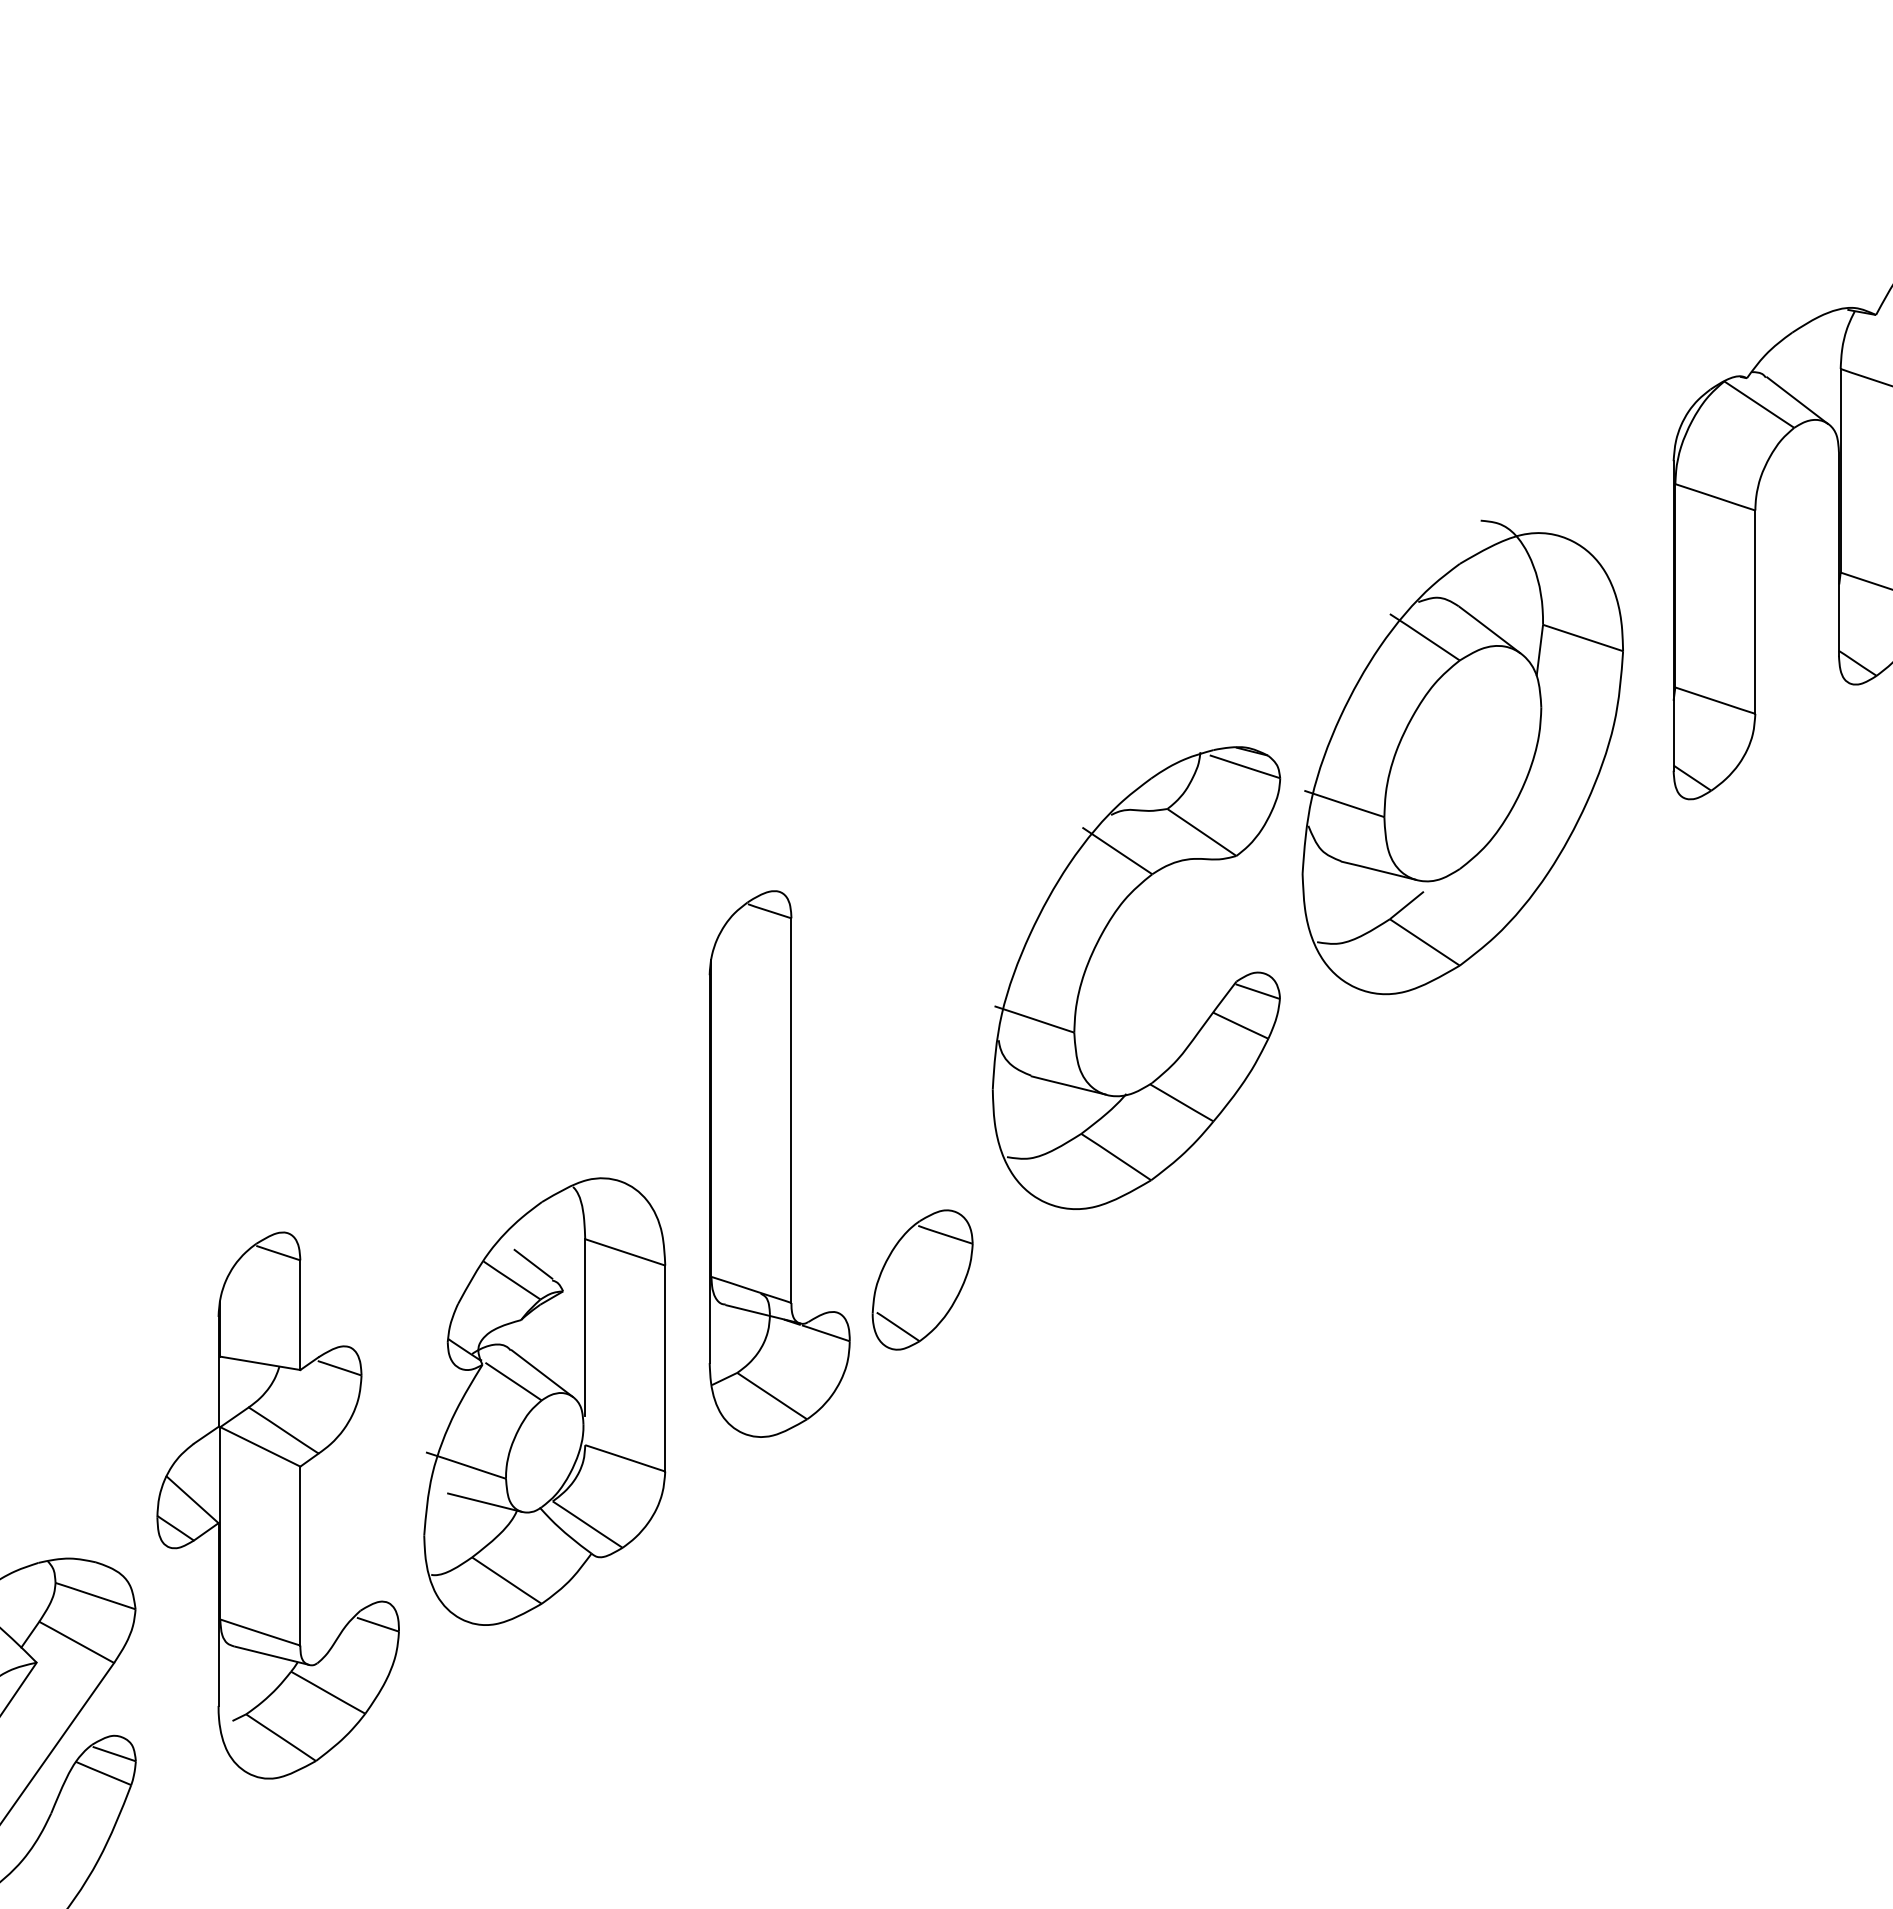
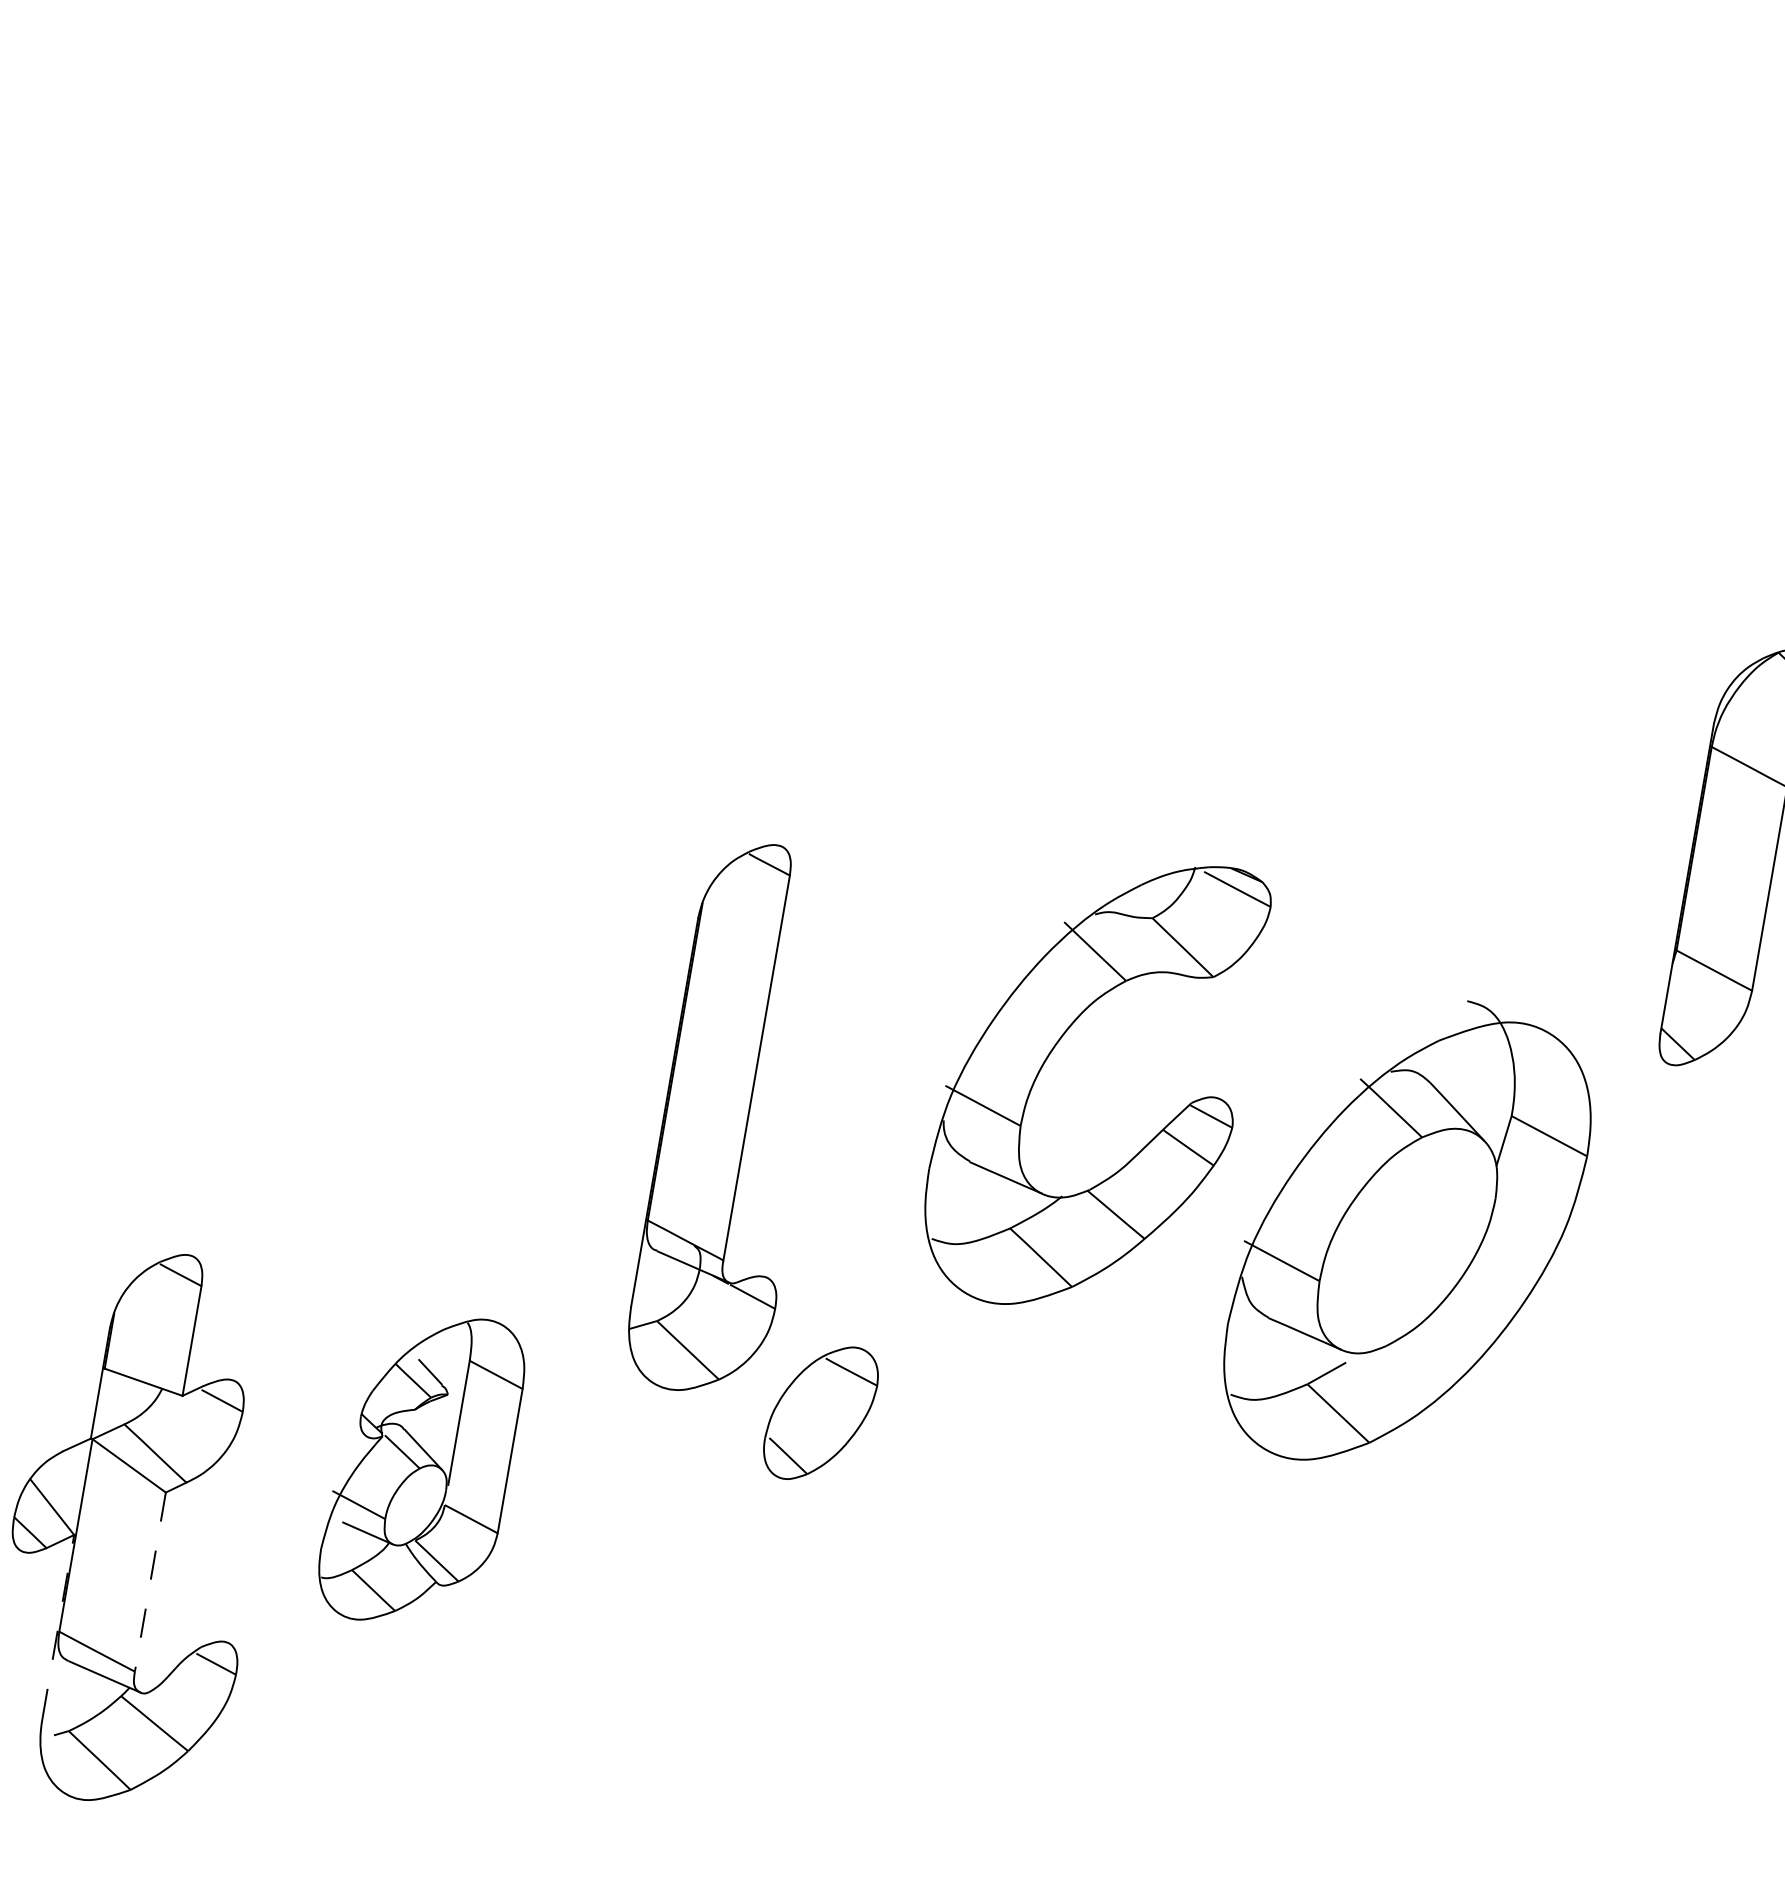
part: (1462, 757) -> (1408, 1234), moved
part: (1091, 958) -> (1050, 1054), moved
part: (779, 1163) -> (735, 1118), moved
part: (544, 1401) -> (421, 1469), size x0.7
line: (300, 1556) -> (150, 1582), solid -> dashed
line: (218, 1614) -> (58, 1626), solid -> dashed

